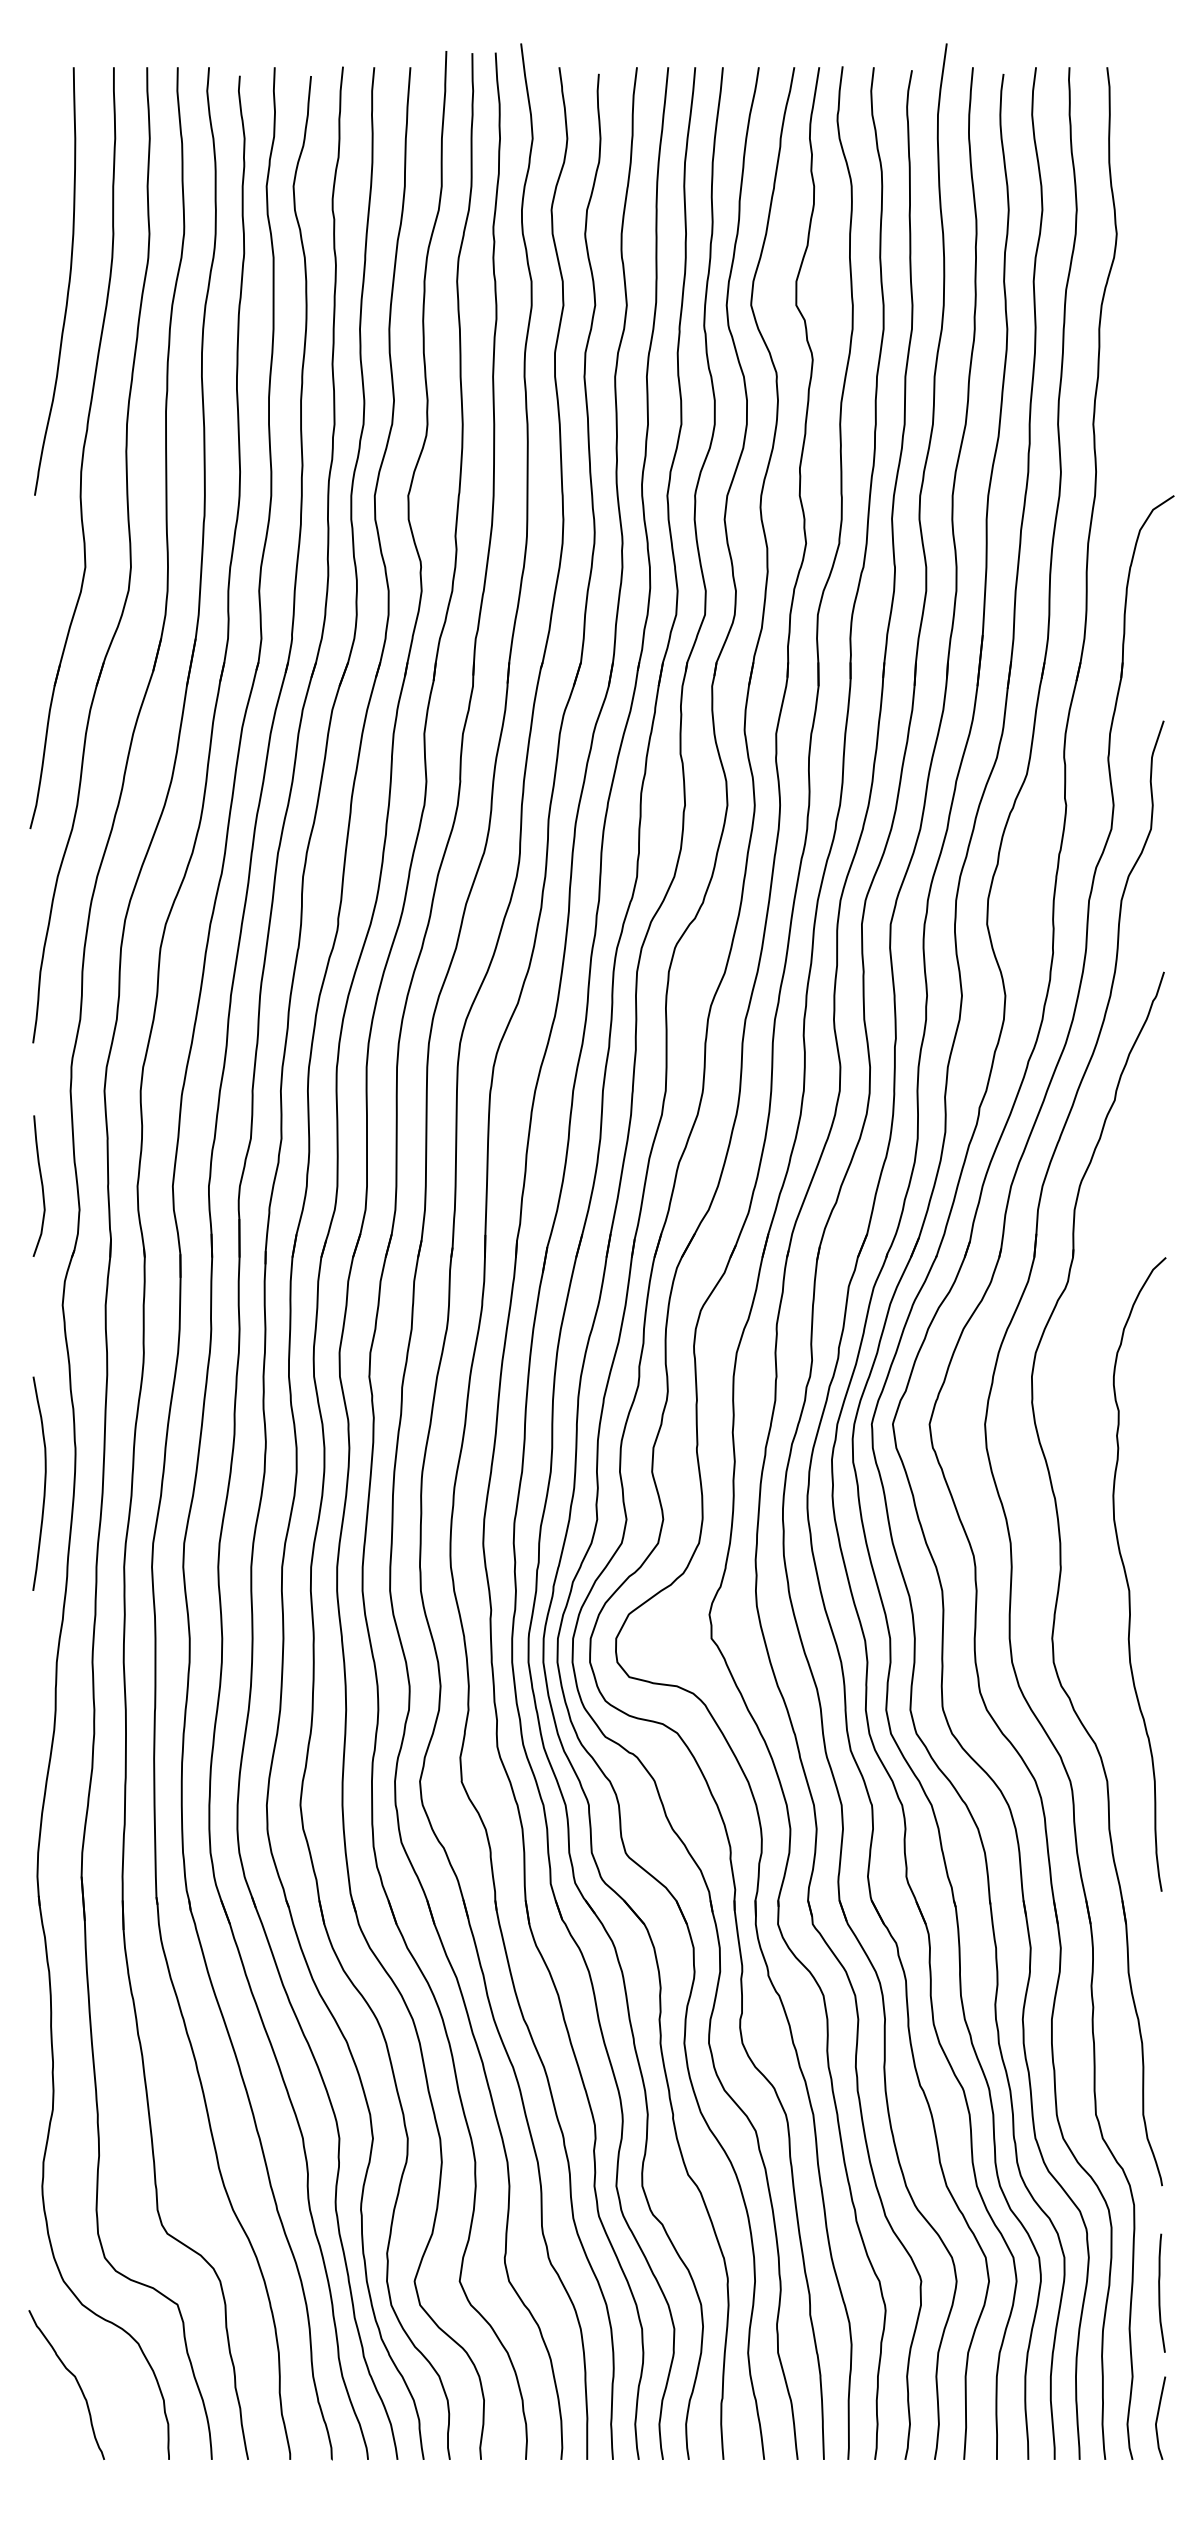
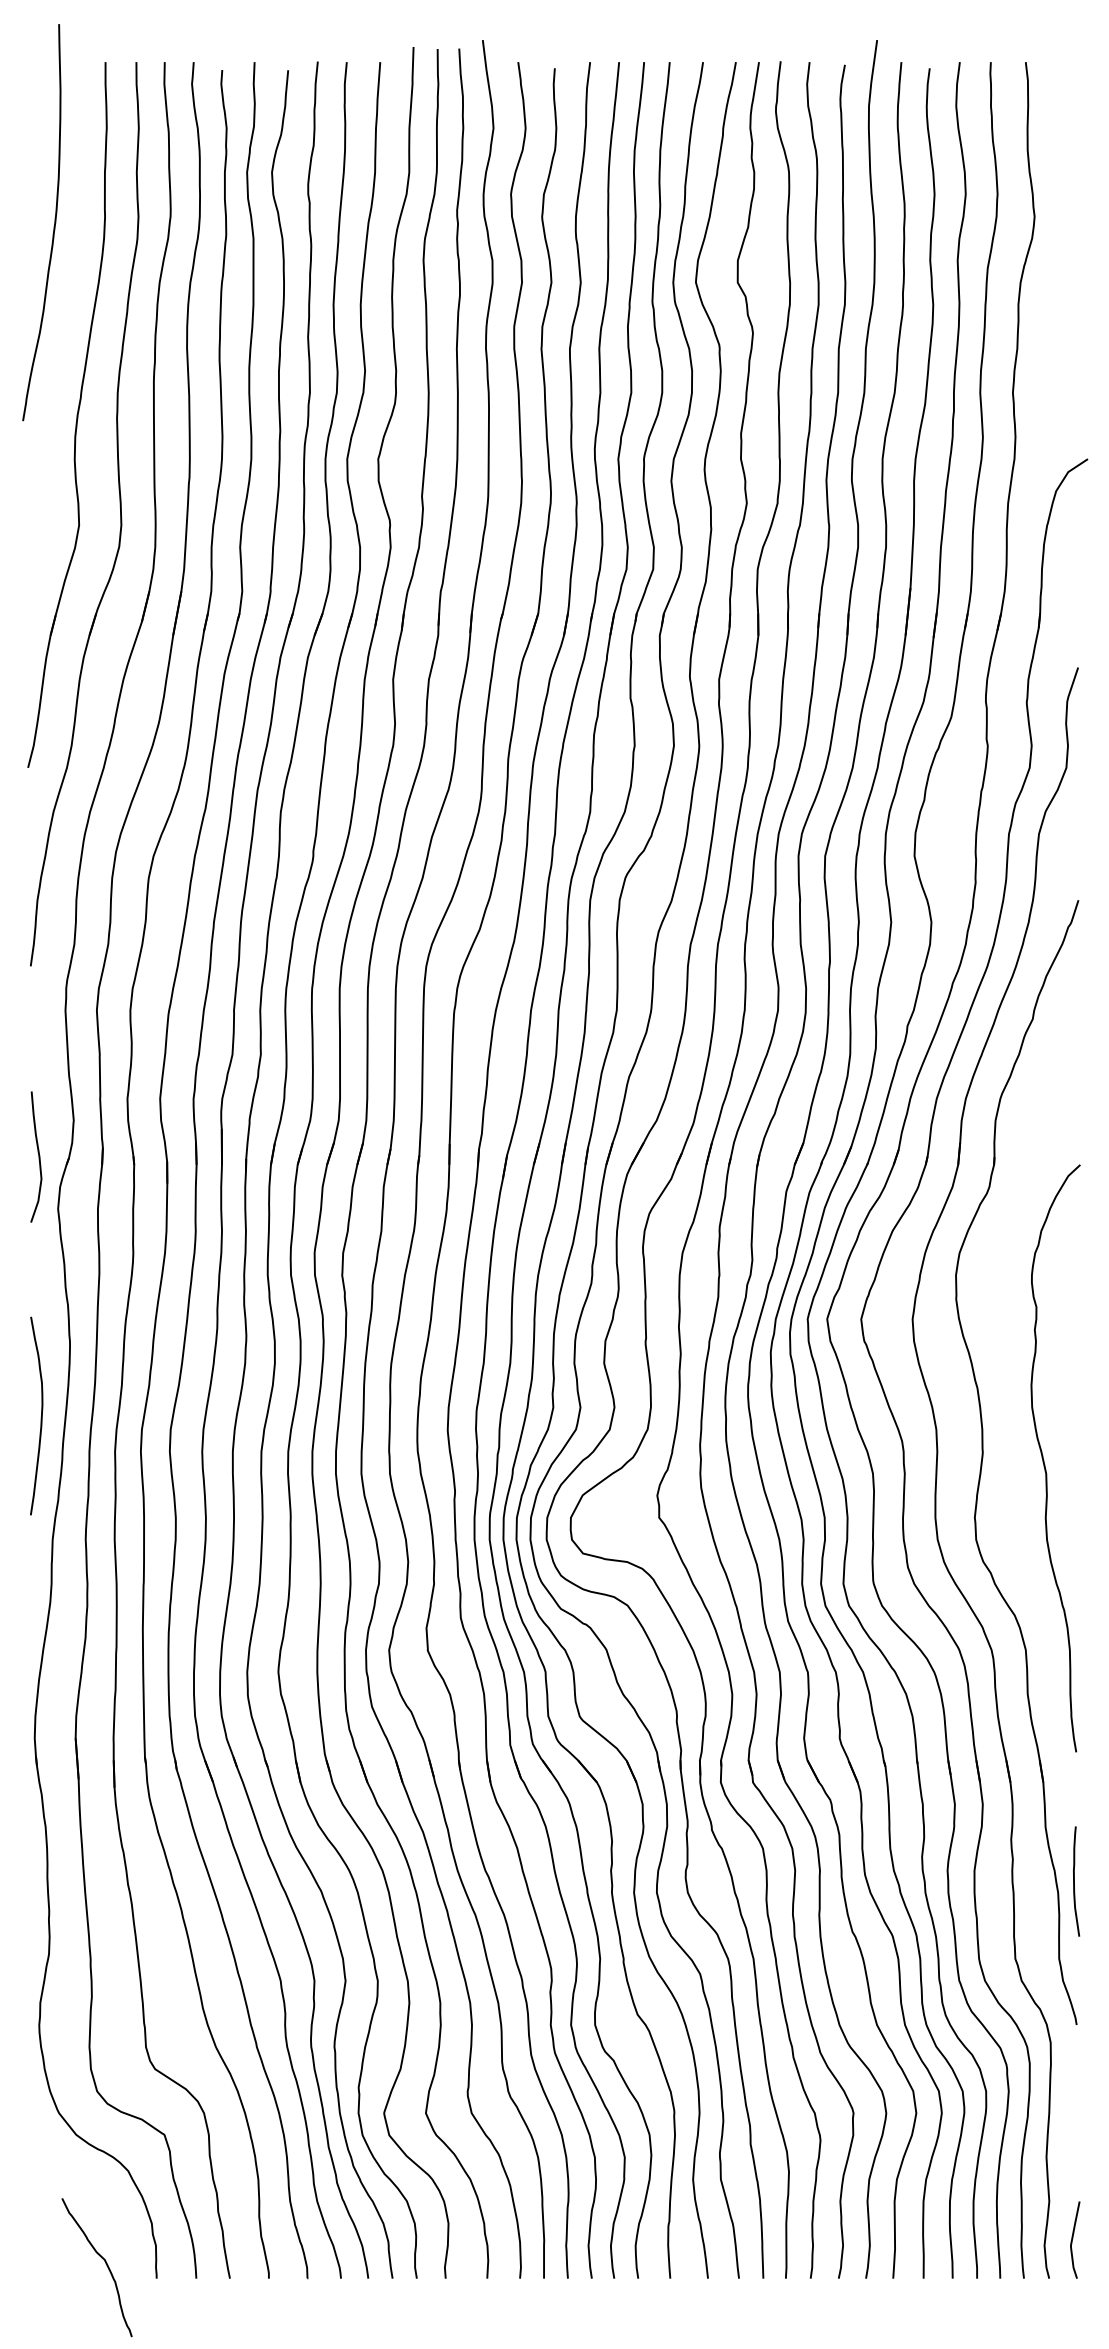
curve: (68, 281) -> (54, 222), moved
curve: (41, 1185) -> (38, 1156), moved
curve: (44, 1483) -> (41, 1415), moved
curve: (1160, 2292) -> (1075, 1880), moved
curve: (75, 2380) -> (105, 2263), moved

